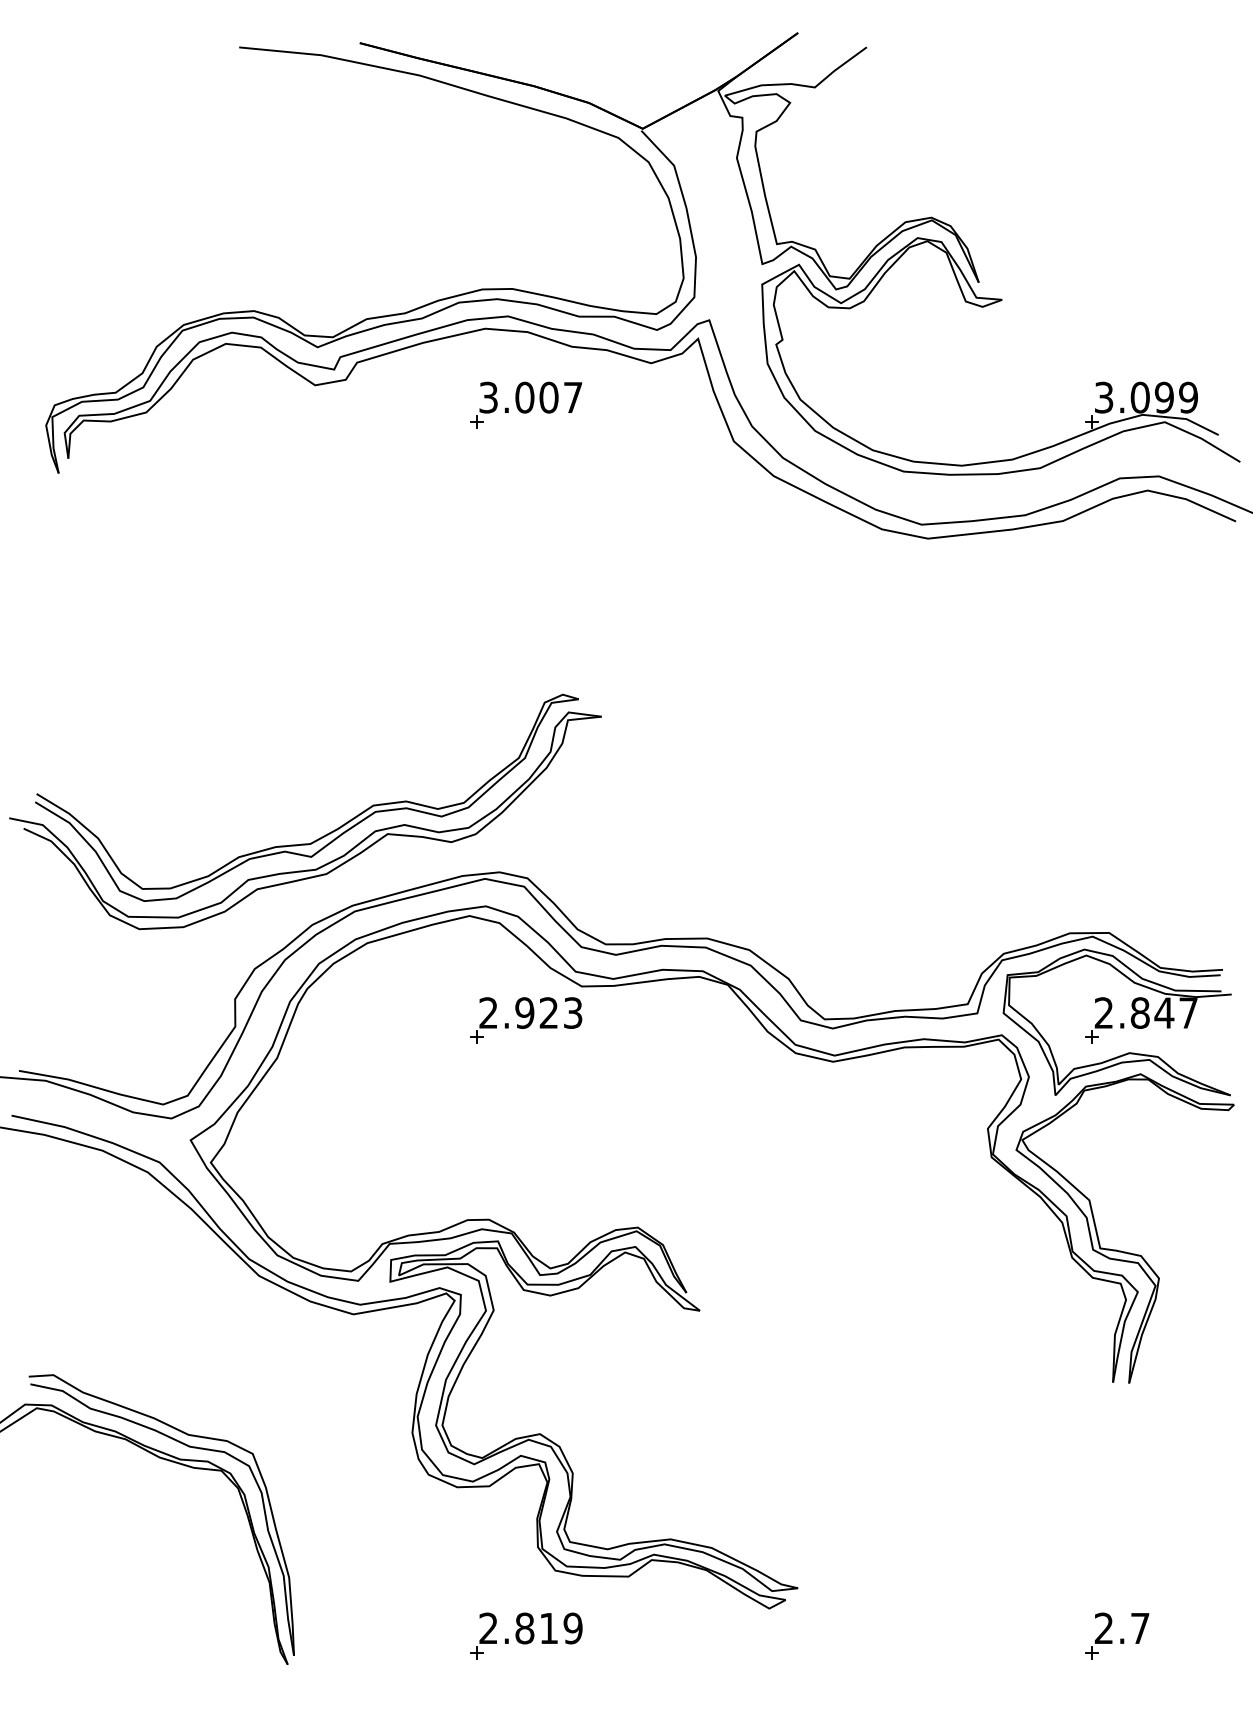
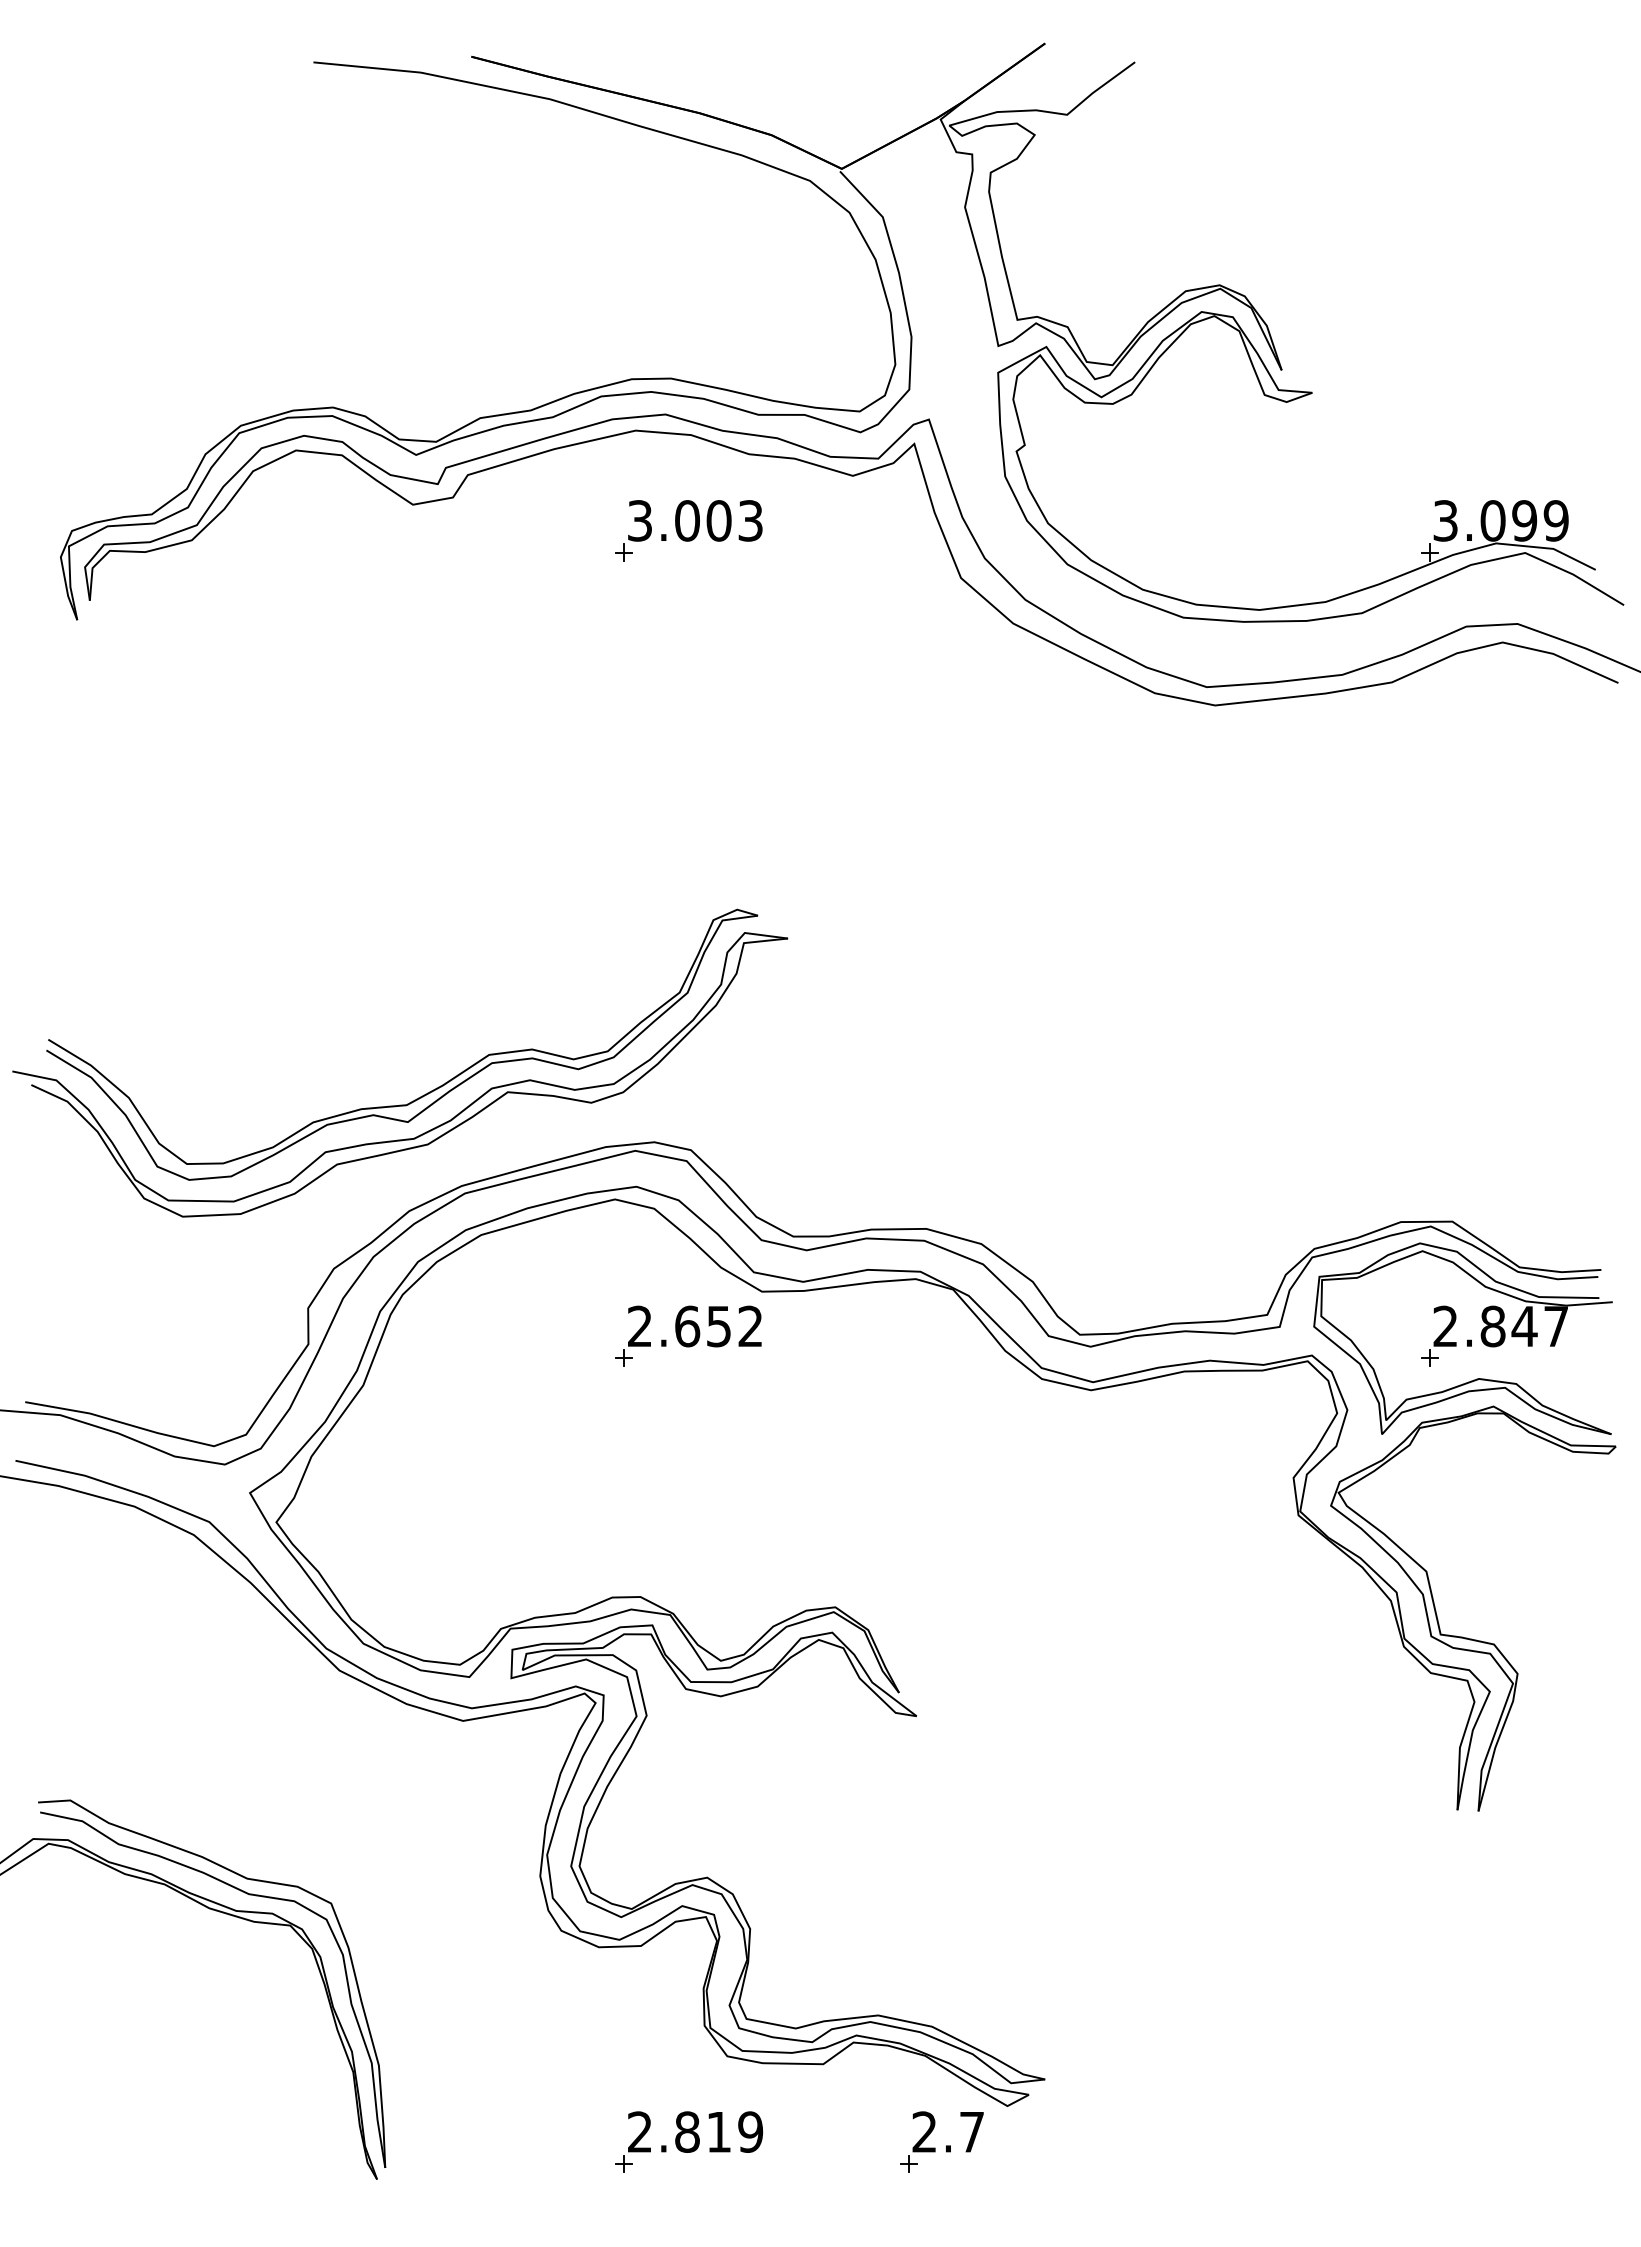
text: (573, 397) -> (750, 520), 3.007 -> 3.003
text: (548, 1013) -> (718, 1326), 2.923 -> 2.652
part: (1120, 1638) -> (946, 2145), moved

